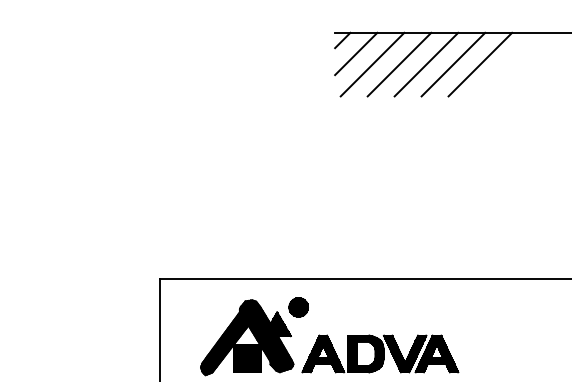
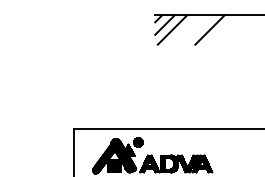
line: (398, 63) -> (184, 29), removed
line: (426, 63) -> (197, 29), removed
line: (480, 63) -> (222, 29), removed

